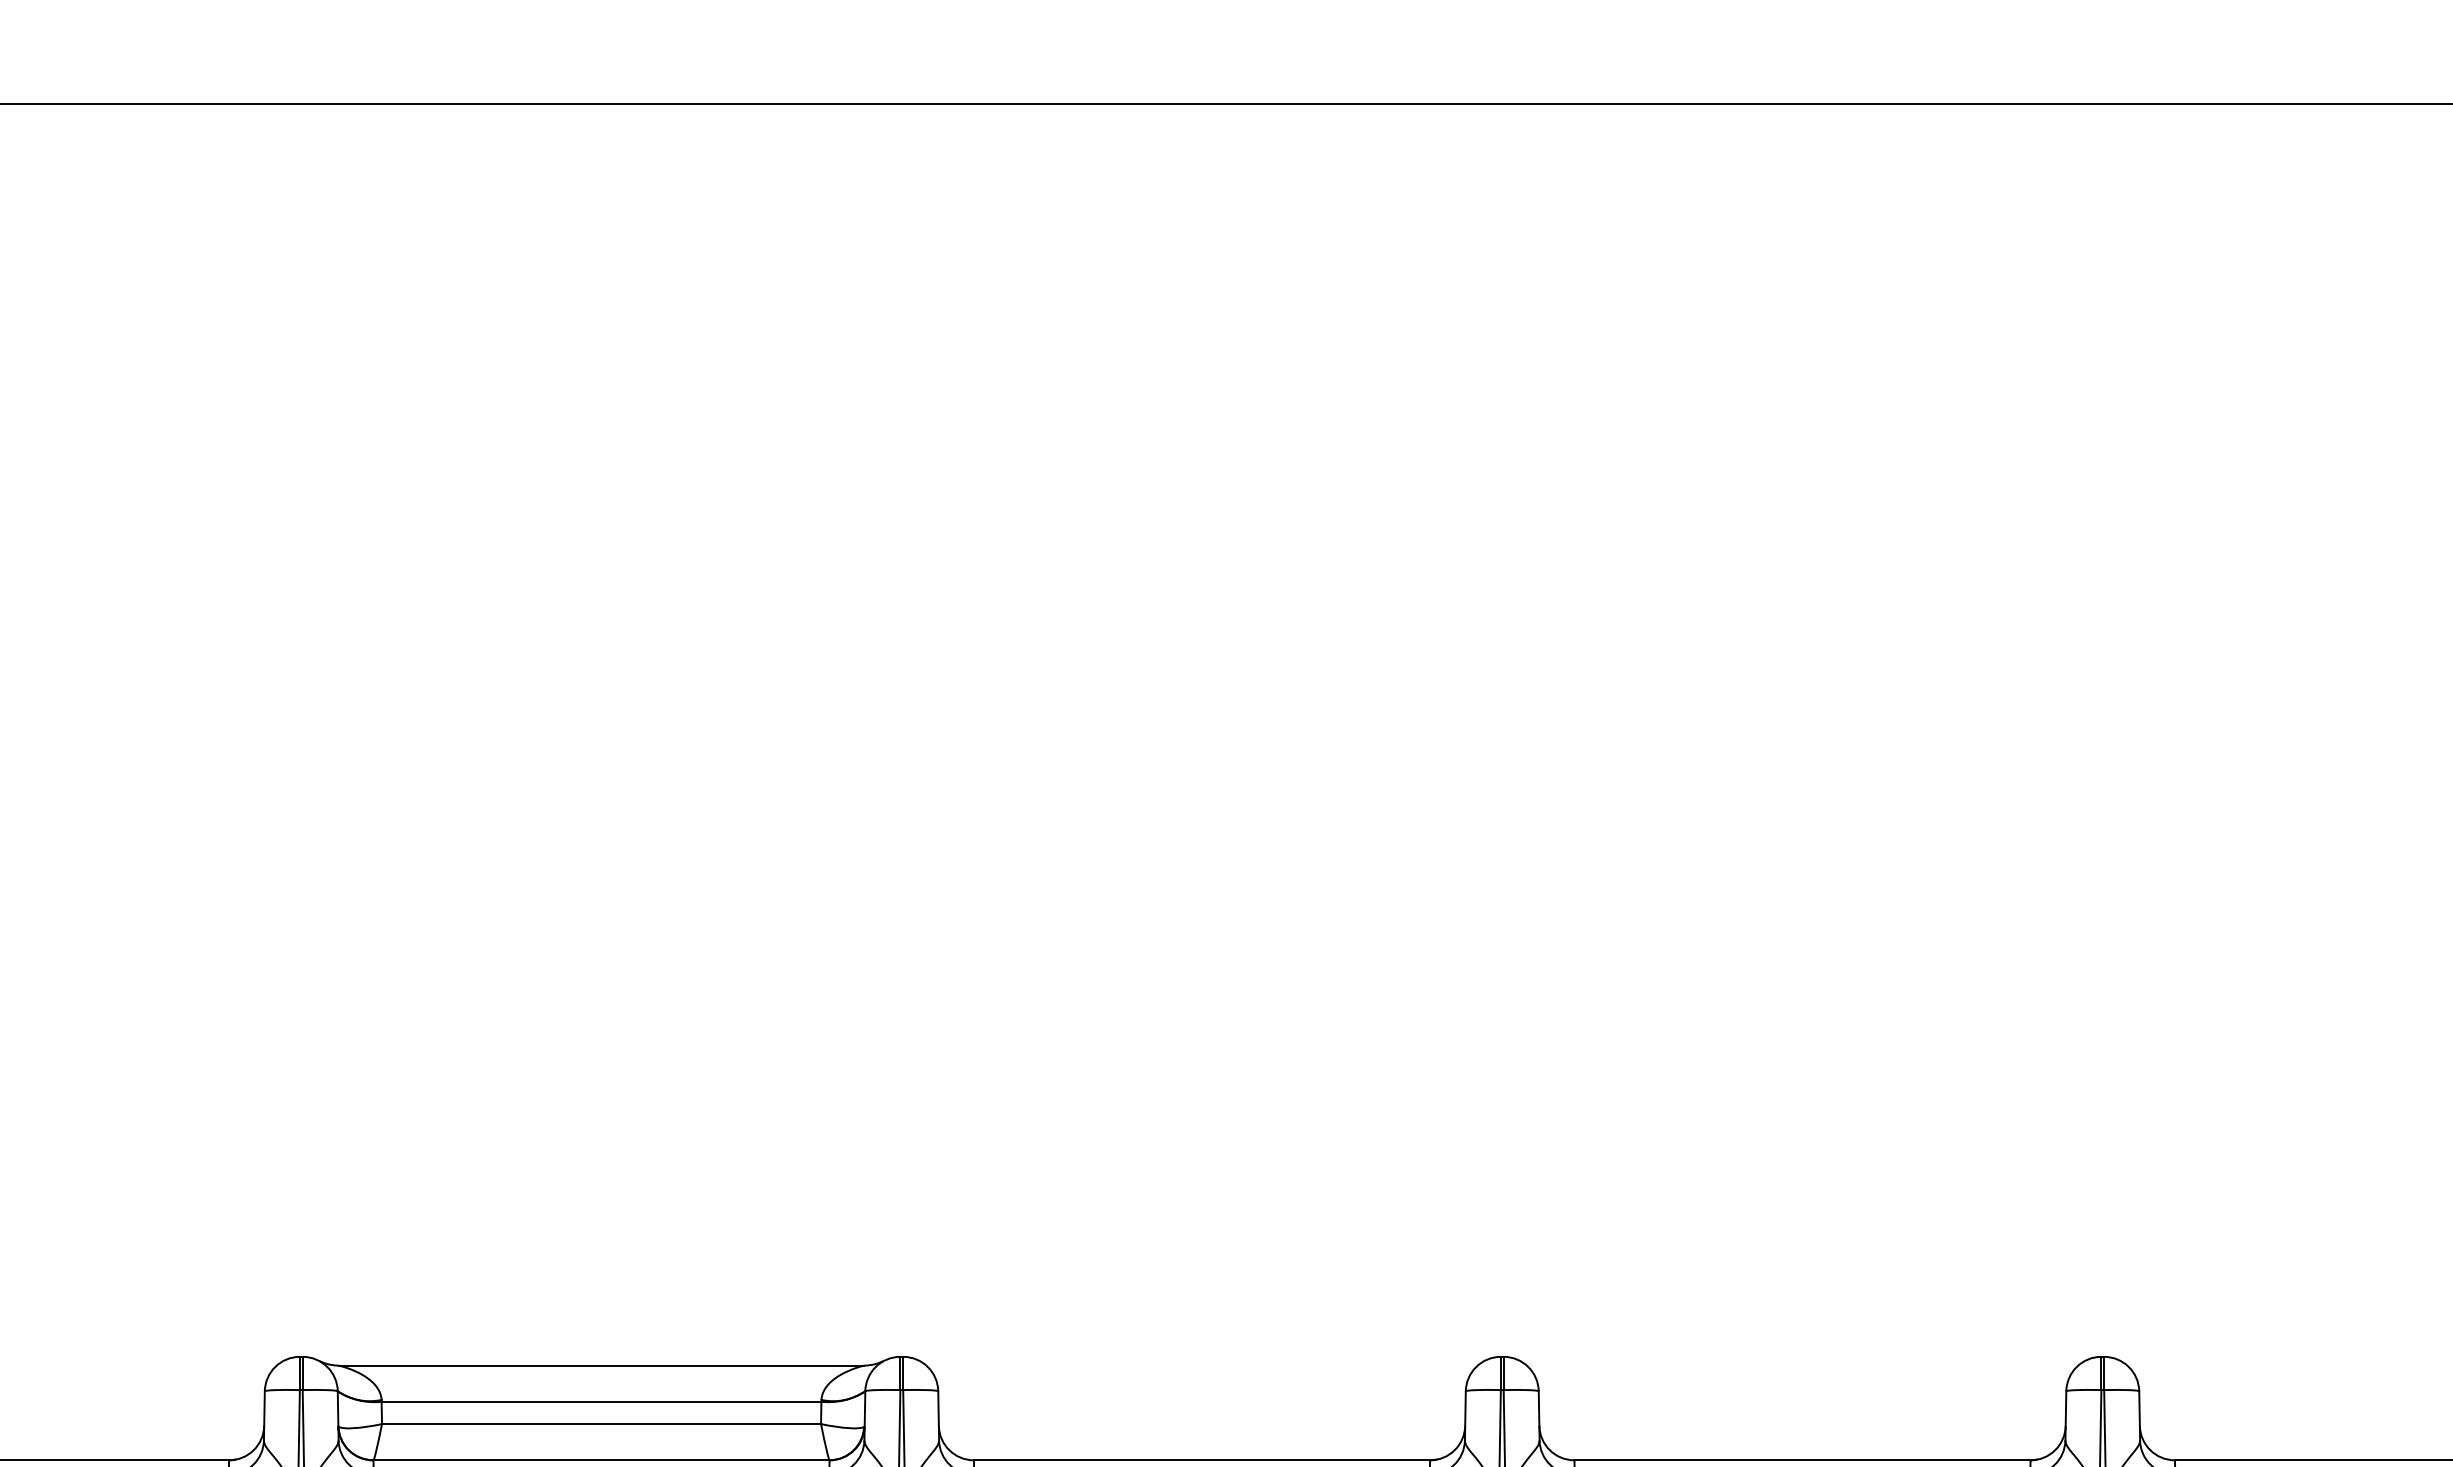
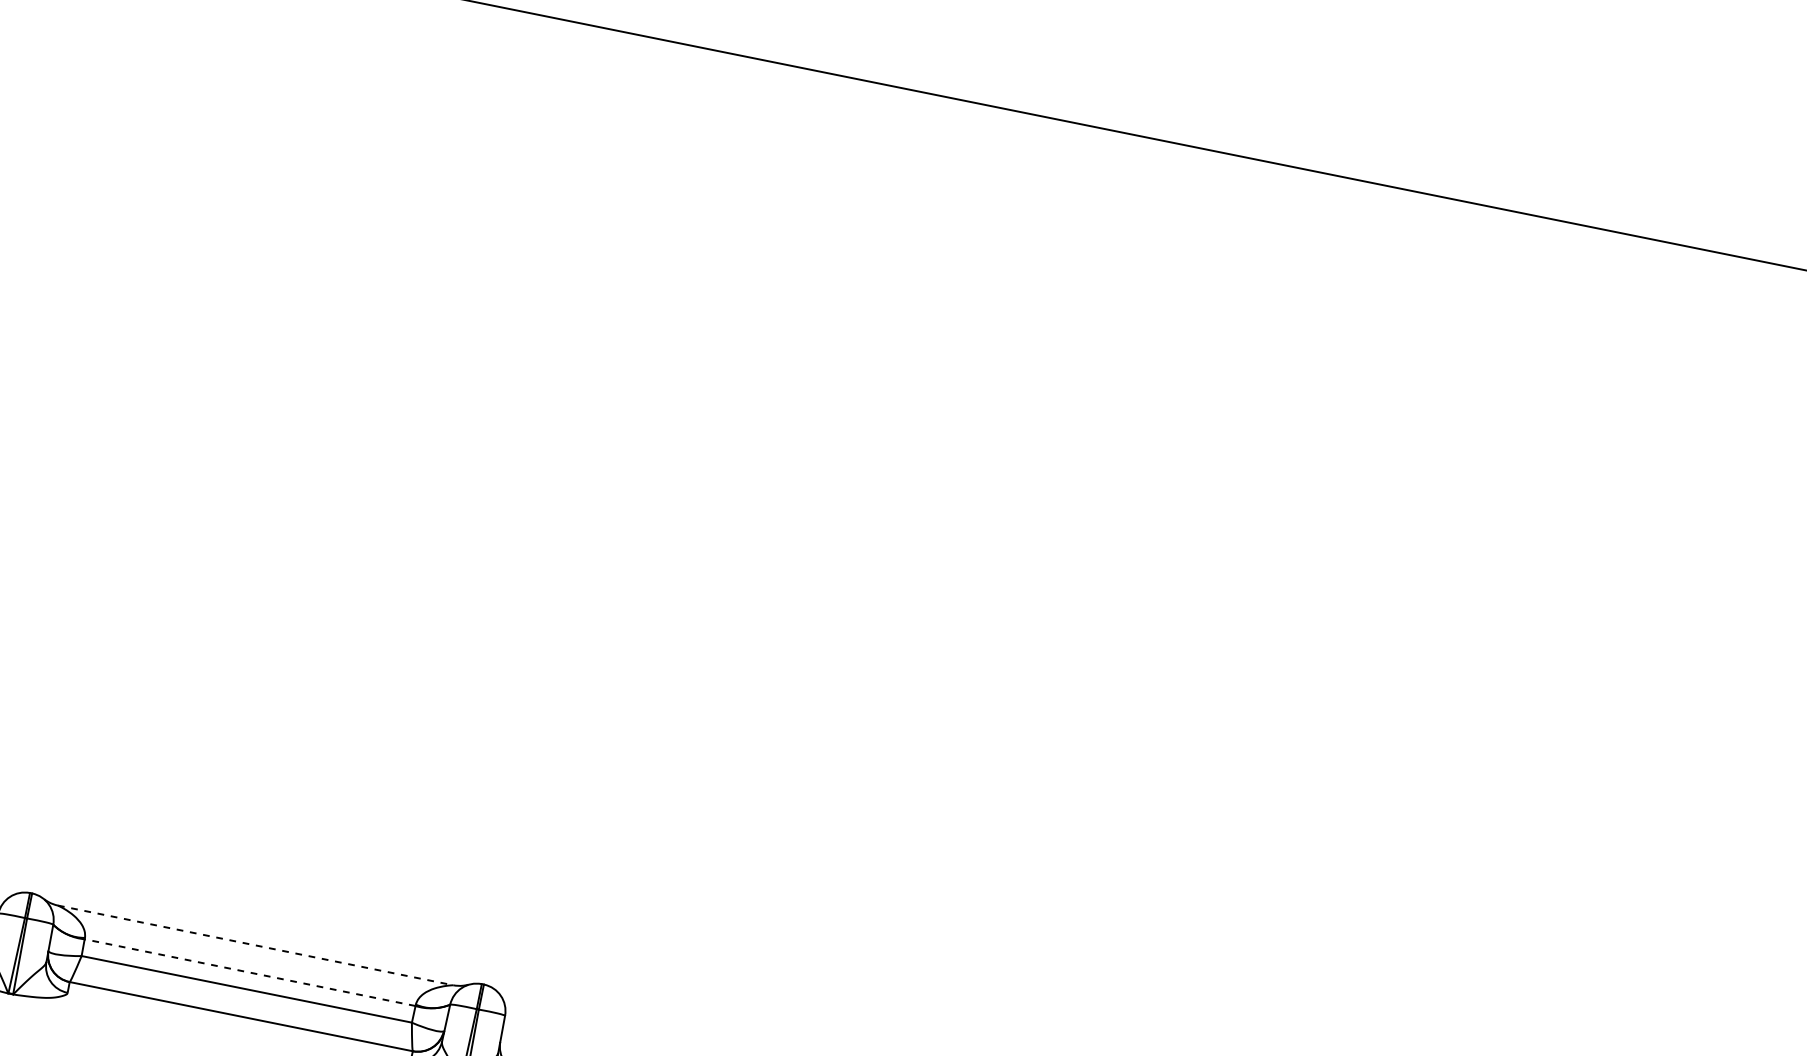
line: (601, 1365) -> (255, 945), solid -> dashed
line: (601, 1401) -> (250, 972), solid -> dashed

